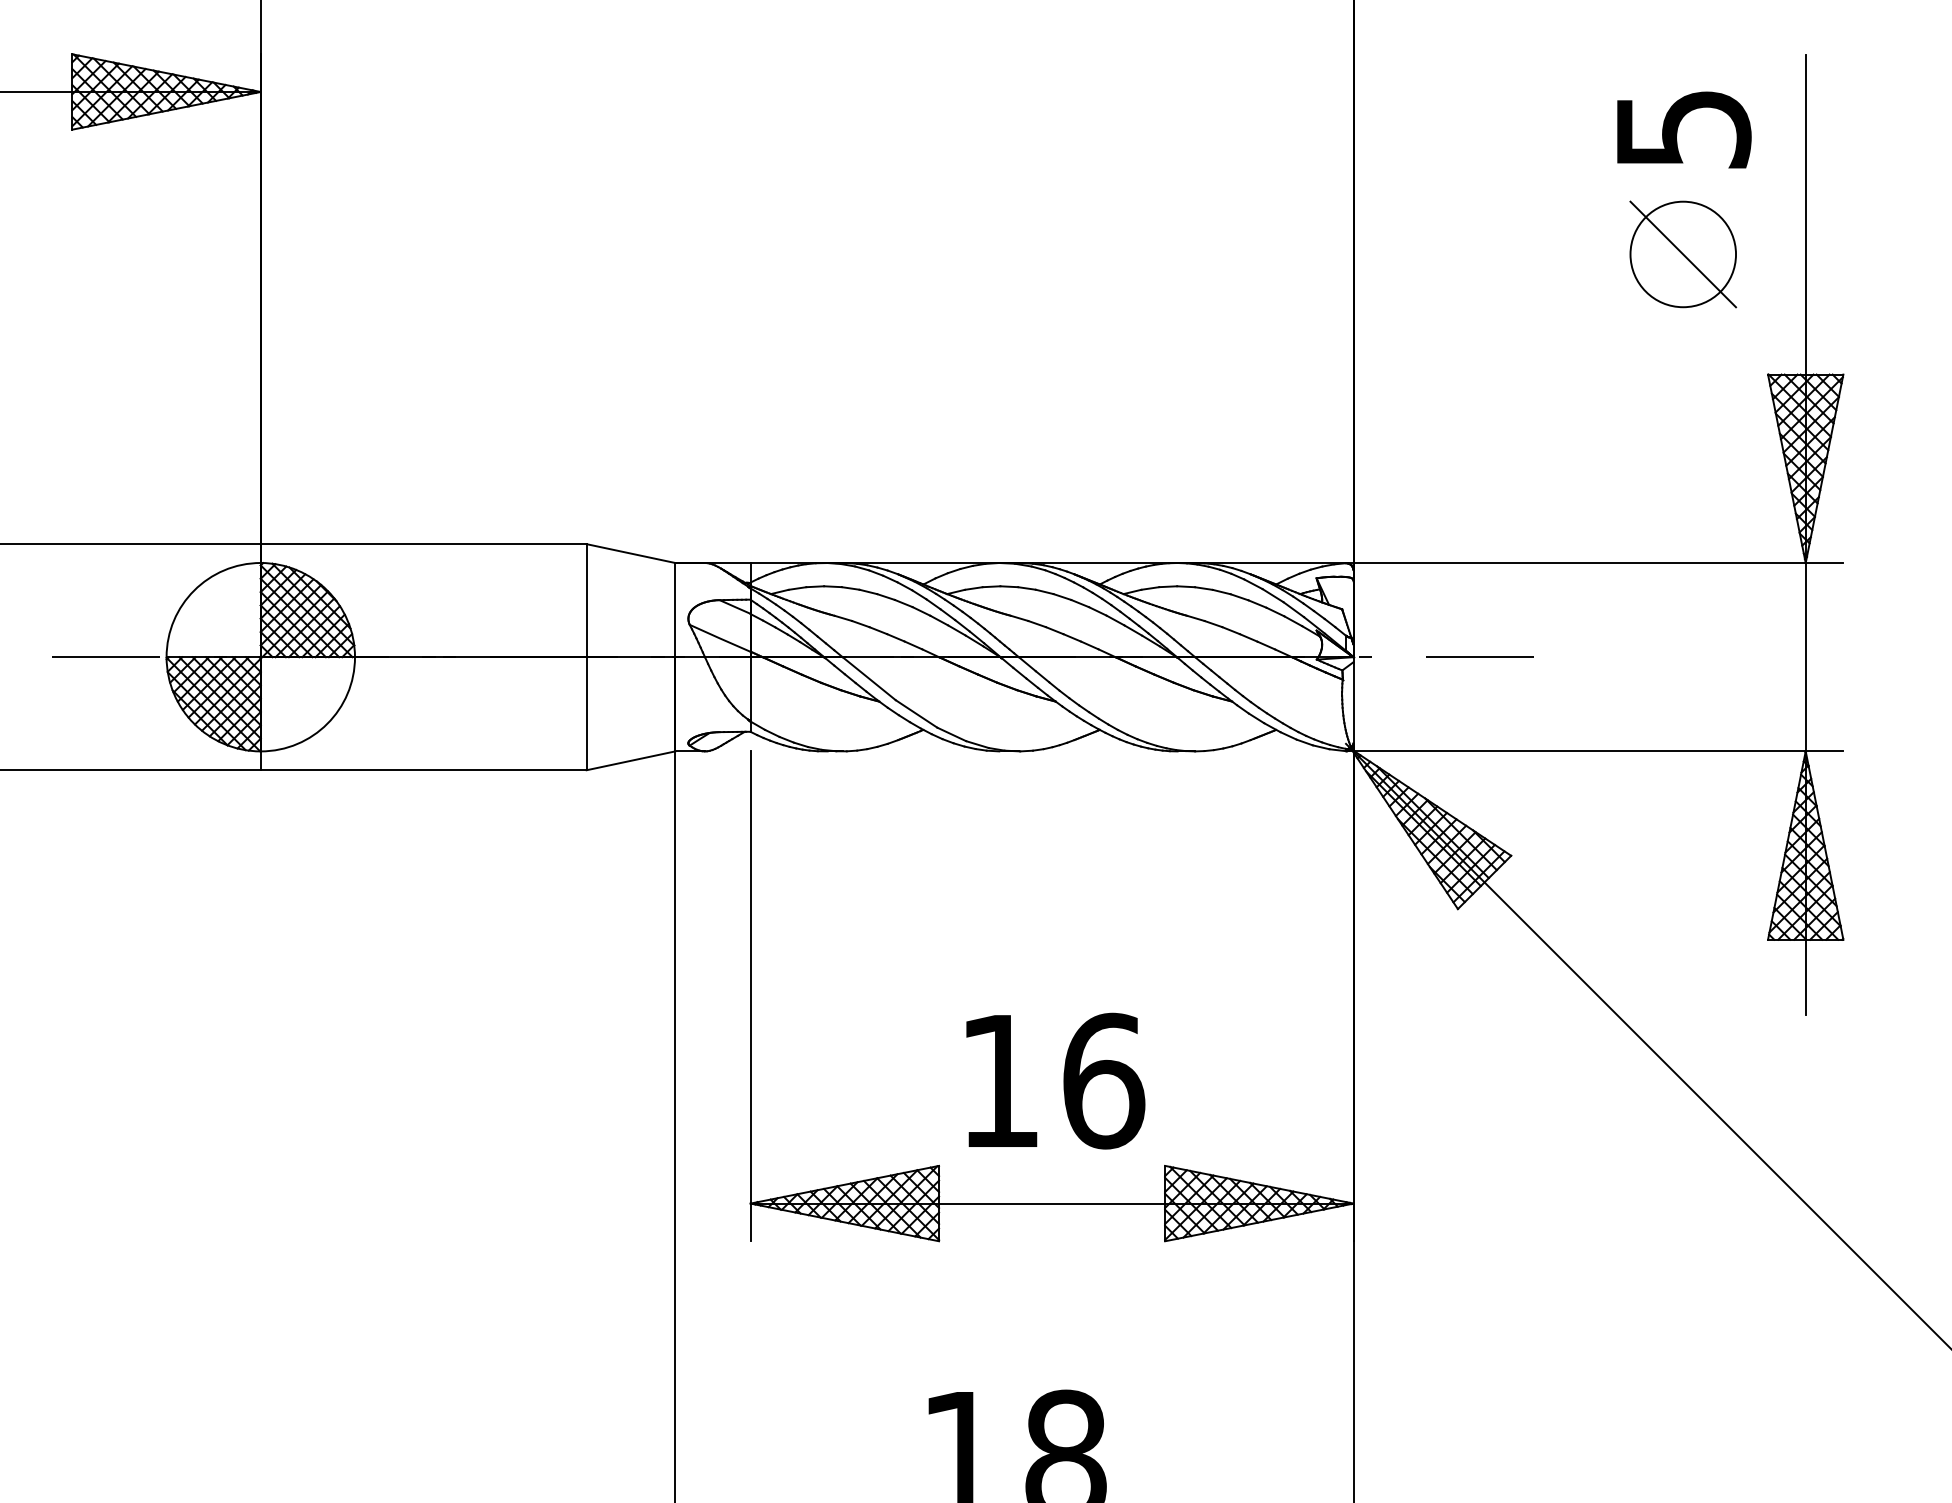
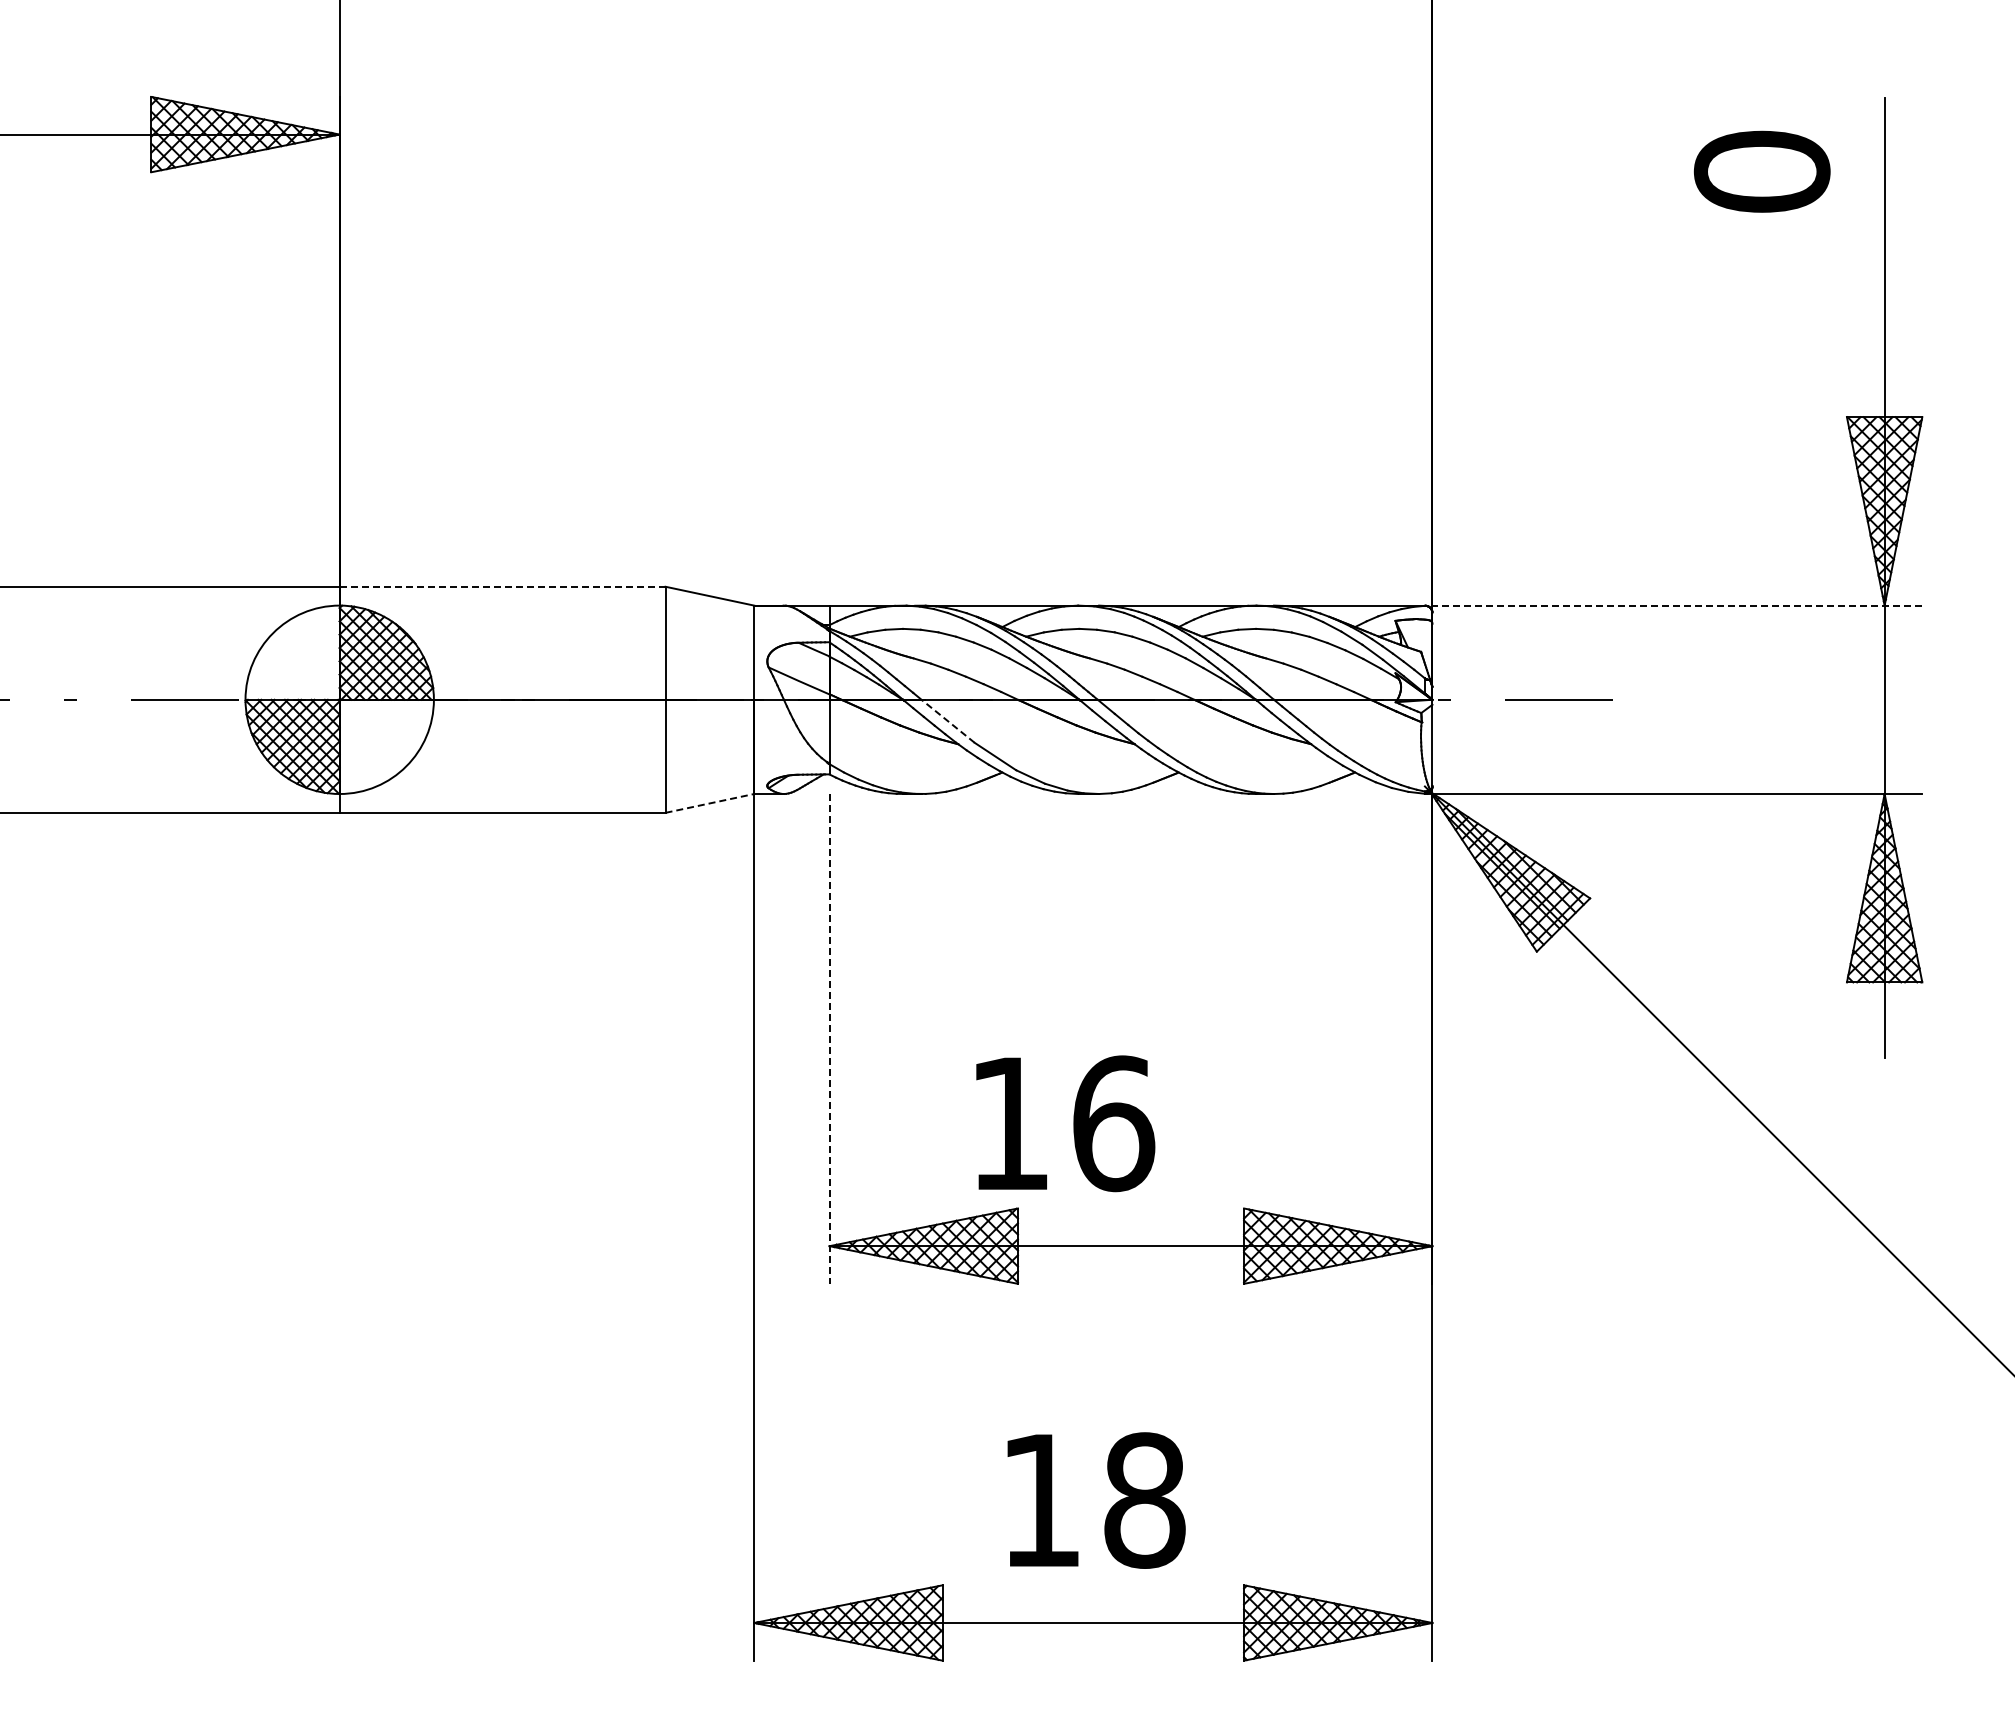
text: (1682, 128) -> (1761, 171), 5 -> 0
part: (1682, 253) -> (1761, 296), removed
line: (423, 543) -> (502, 586), solid -> dashed
line: (1594, 562) -> (1673, 605), solid -> dashed
line: (868, 678) -> (947, 721), solid -> dashed
line: (631, 760) -> (710, 803), solid -> dashed
line: (750, 995) -> (829, 1038), solid -> dashed
text: (1055, 1080) -> (1065, 1123), moved

